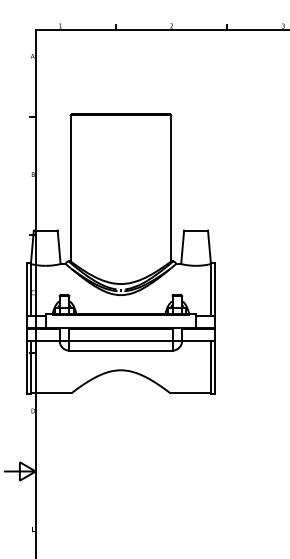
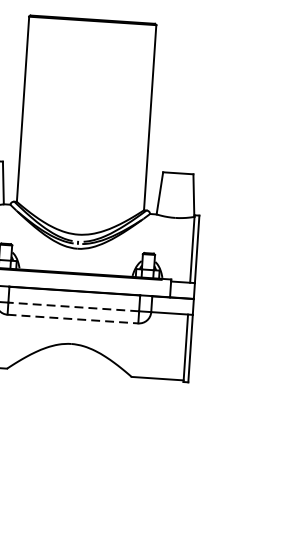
line: (120, 341) -> (73, 307), solid -> dashed
line: (120, 350) -> (72, 318), solid -> dashed

